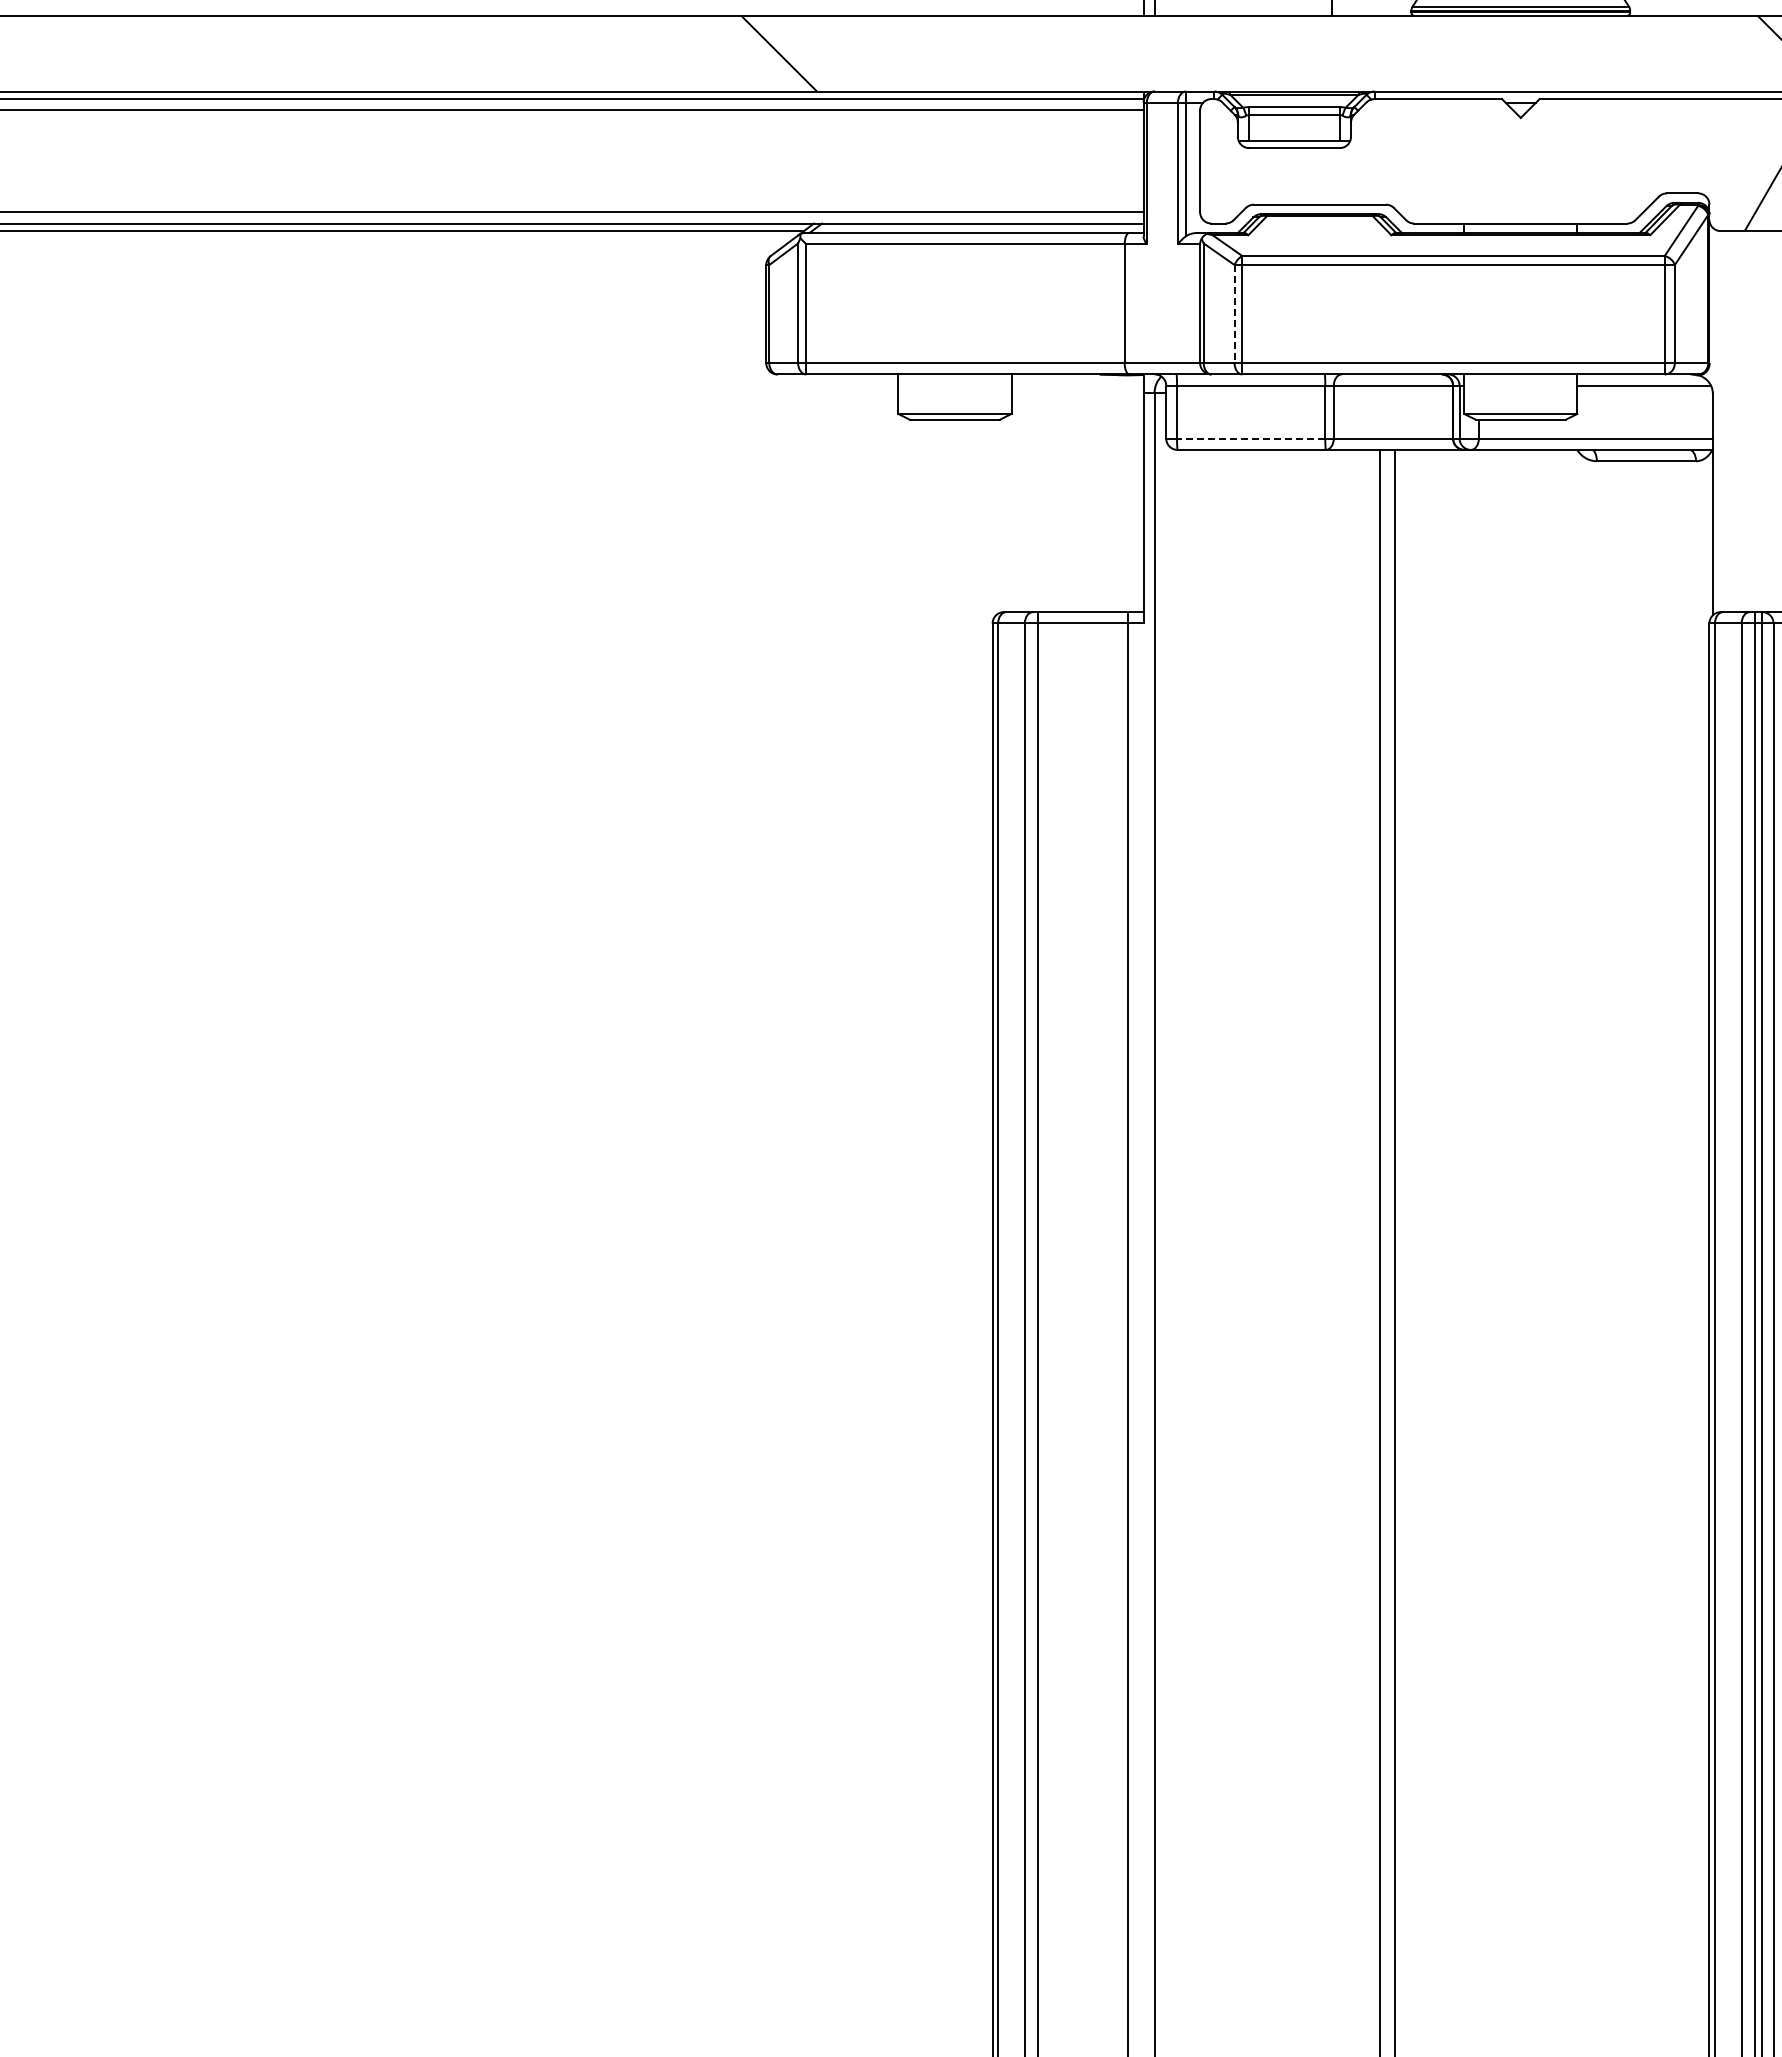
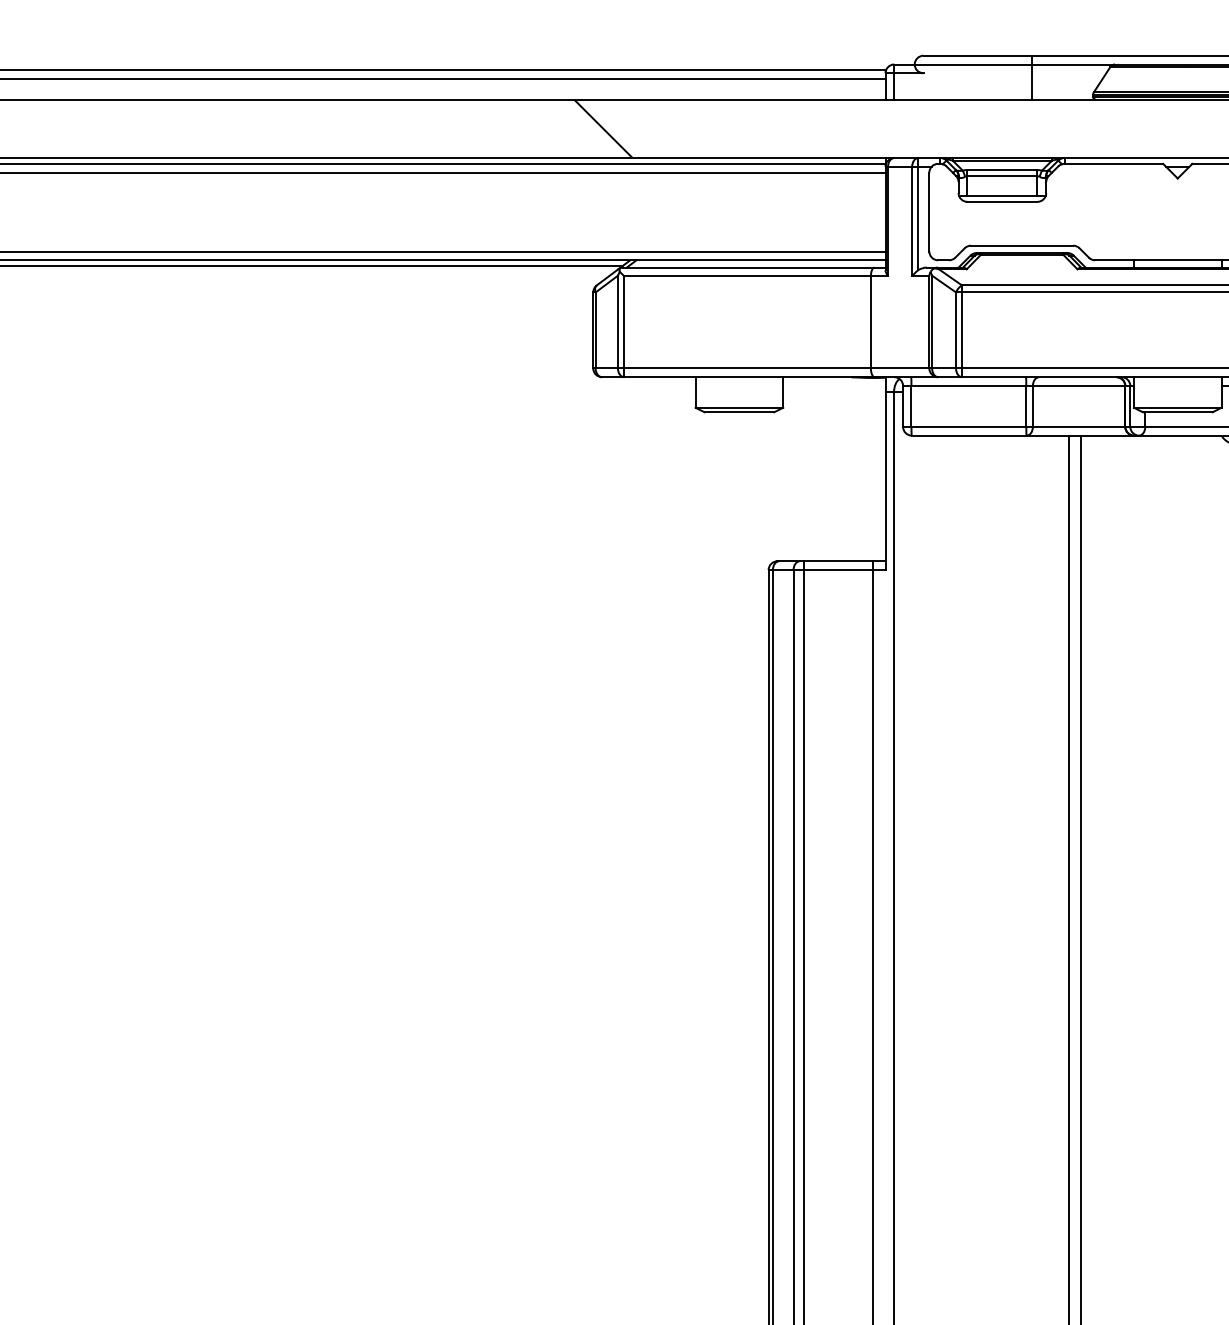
line: (1234, 314) -> (955, 330), dashed -> solid
line: (1250, 438) -> (968, 426), dashed -> solid

